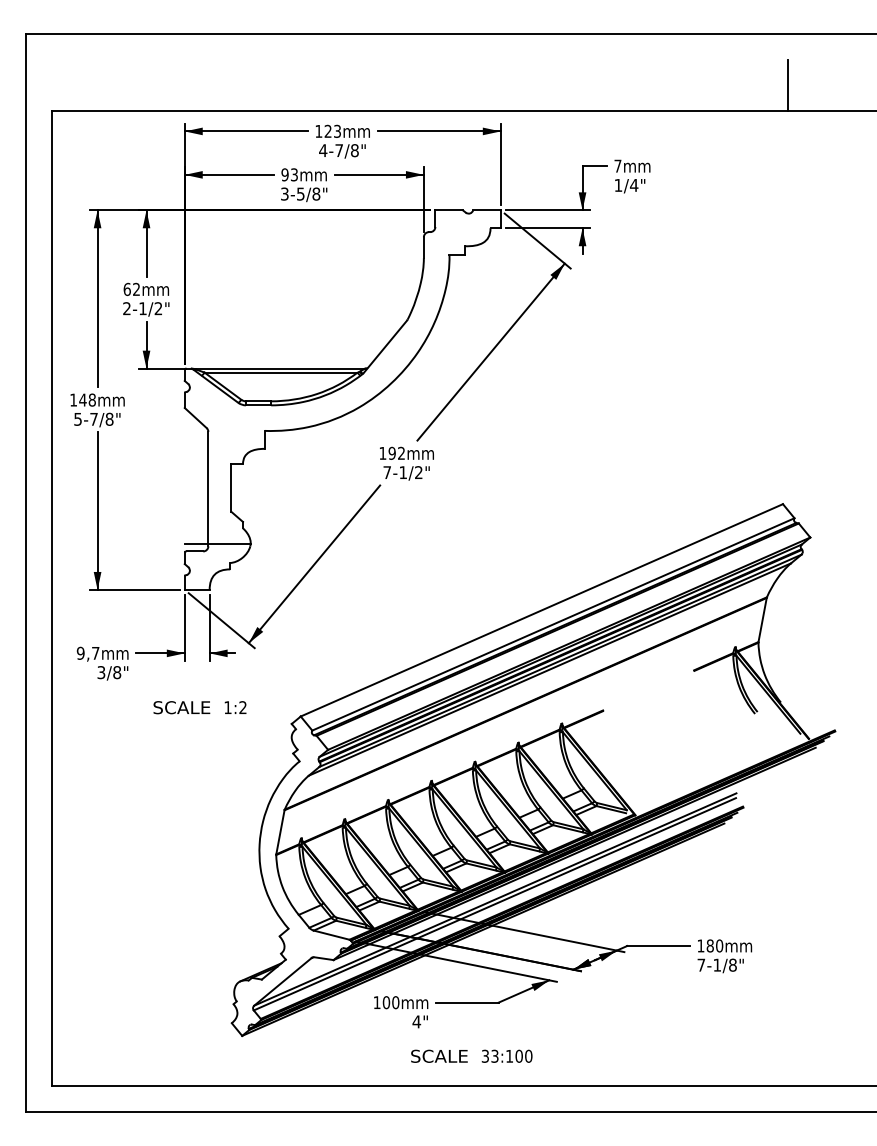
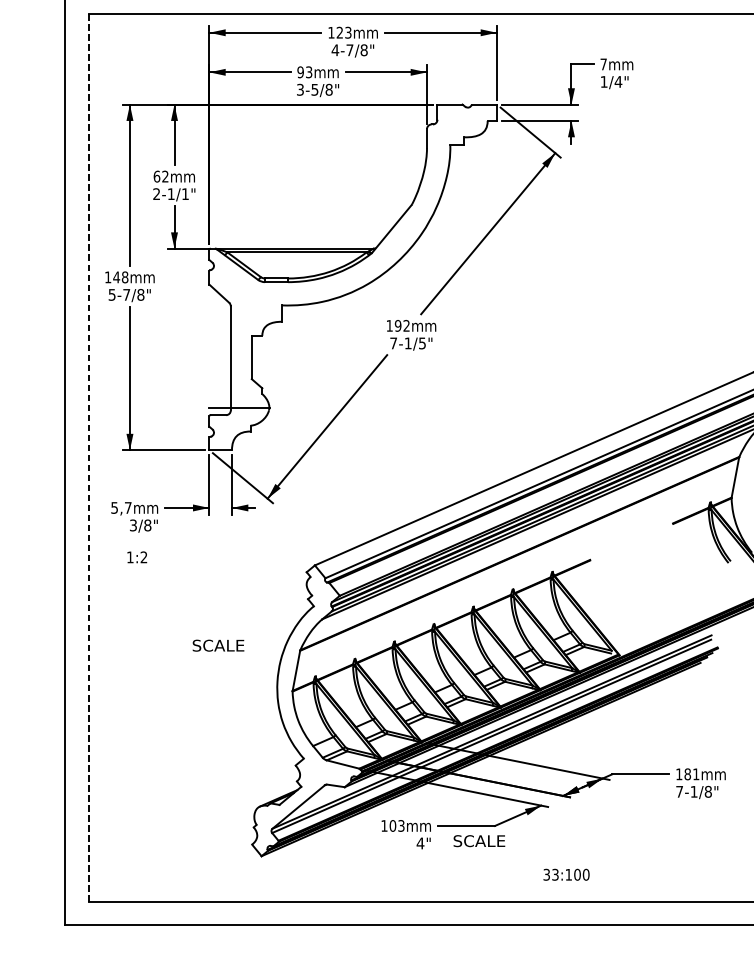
text: (158, 308) -> (185, 193), 2-1/2" -> 2-1/1"
text: (418, 472) -> (422, 343), 7-1/2" -> 7-1/5"
line: (52, 598) -> (88, 458), solid -> dashed
text: (80, 652) -> (114, 507), 9,7 -> 5,7
text: (181, 707) -> (218, 645), moved
text: (235, 707) -> (137, 557), moved
text: (719, 945) -> (696, 773), 180 -> 181
text: (395, 1002) -> (401, 825), 100 -> 103
text: (439, 1055) -> (479, 840), moved
text: (506, 1055) -> (565, 874), moved

